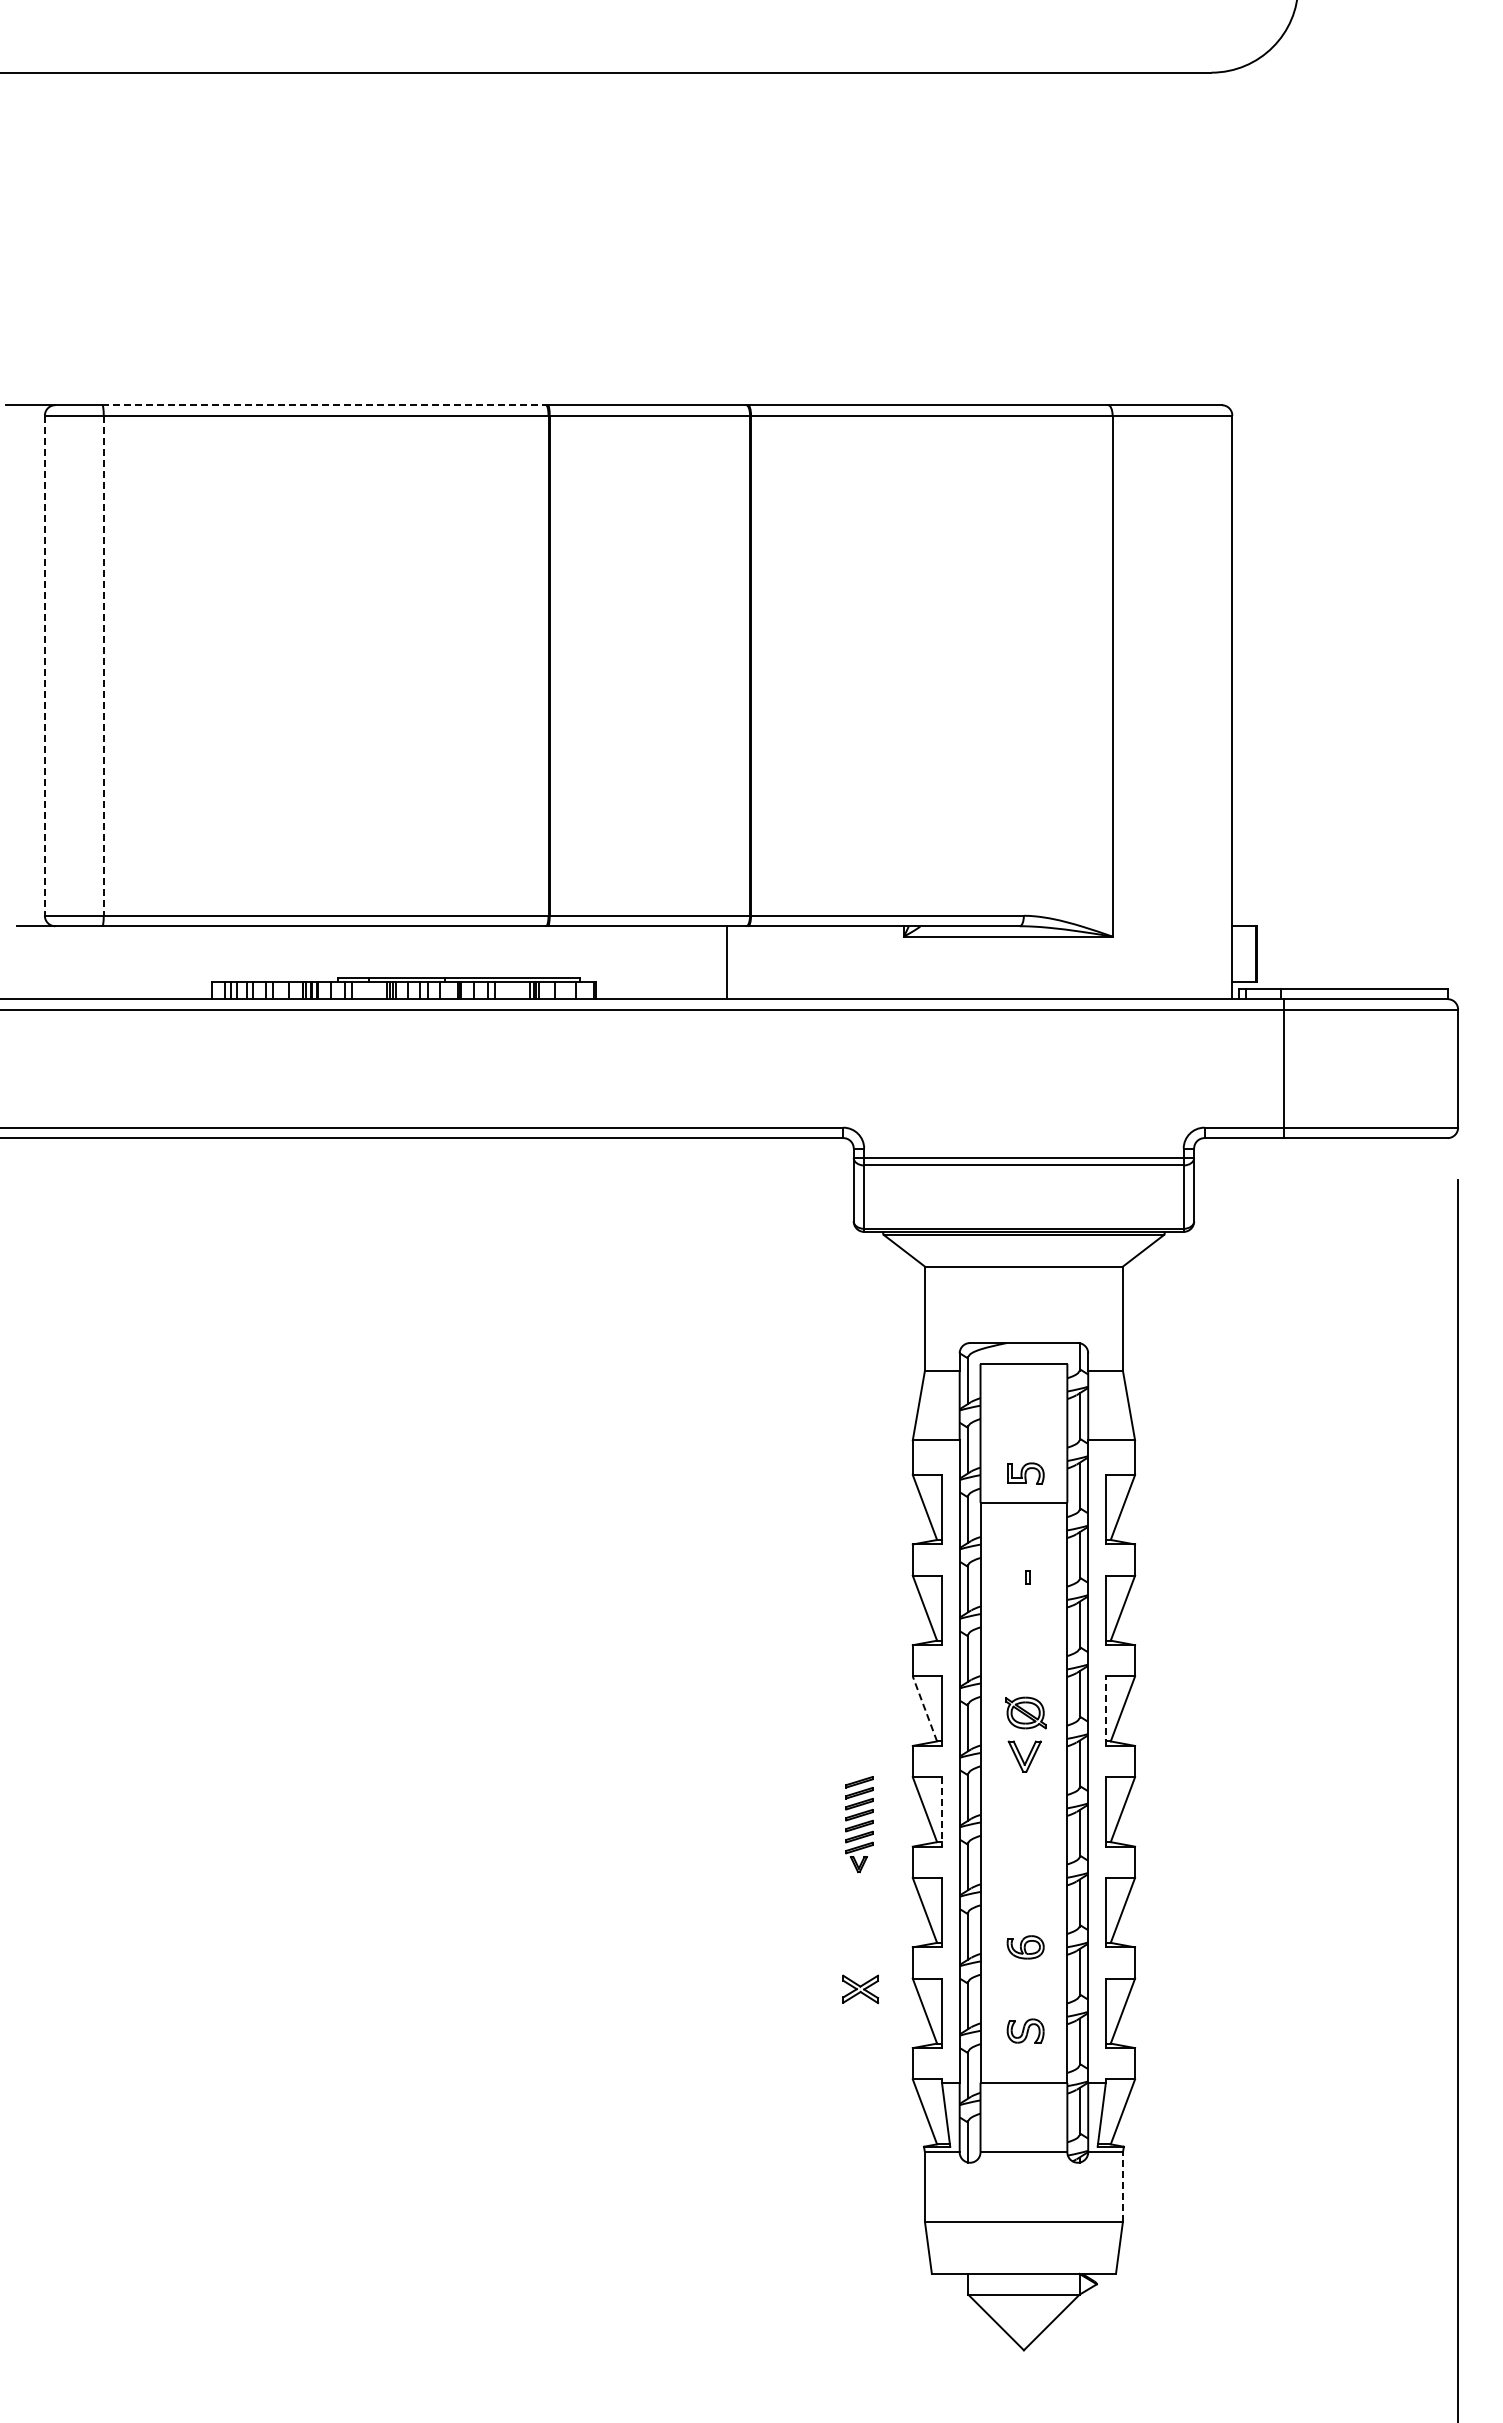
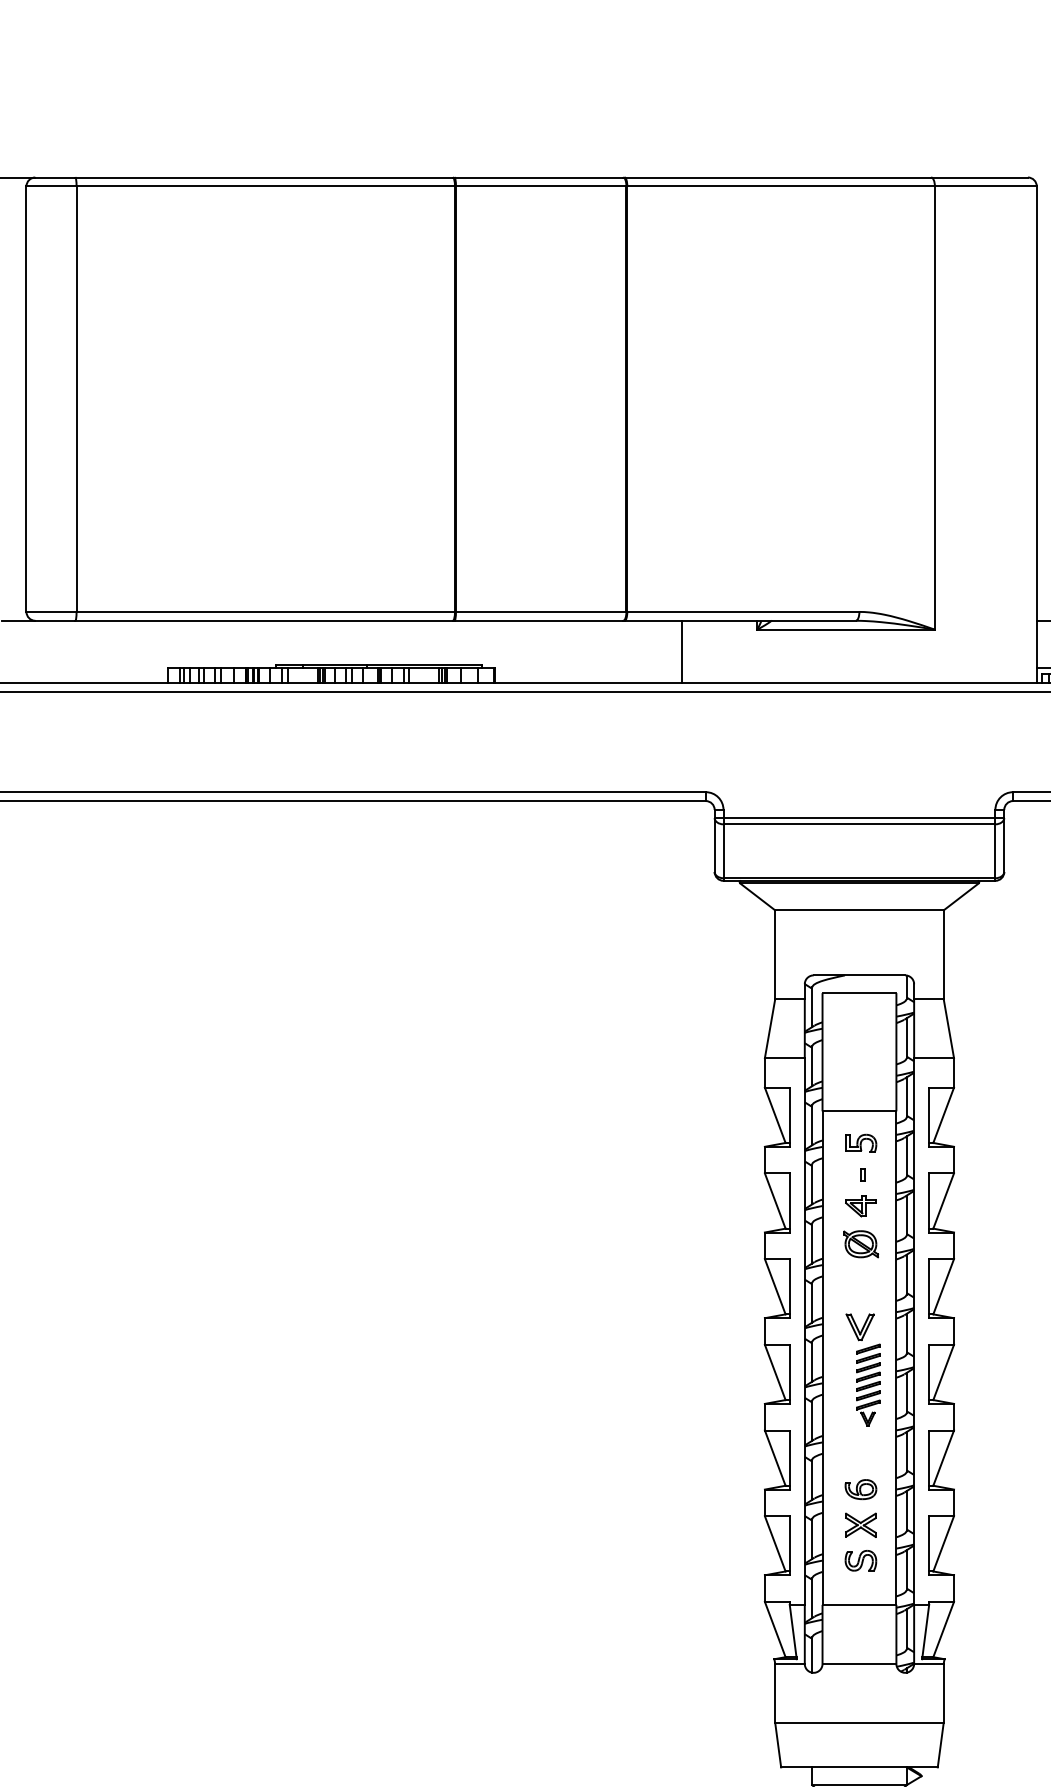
line: (324, 405) -> (264, 177), dashed -> solid
line: (44, 666) -> (26, 399), dashed -> solid
line: (103, 666) -> (76, 399), dashed -> solid
line: (726, 962) -> (682, 651), moved
part: (1025, 1473) -> (860, 1143), moved
part: (1025, 1614) -> (860, 1206), added
line: (924, 1708) -> (774, 1286), dashed -> solid
line: (1105, 1711) -> (928, 1288), dashed -> solid
part: (1025, 1712) -> (860, 1243), moved
line: (942, 1811) -> (790, 1373), dashed -> solid
part: (859, 1824) -> (868, 1385), moved
part: (860, 1989) -> (860, 1525), moved
line: (1122, 2187) -> (943, 1693), dashed -> solid

